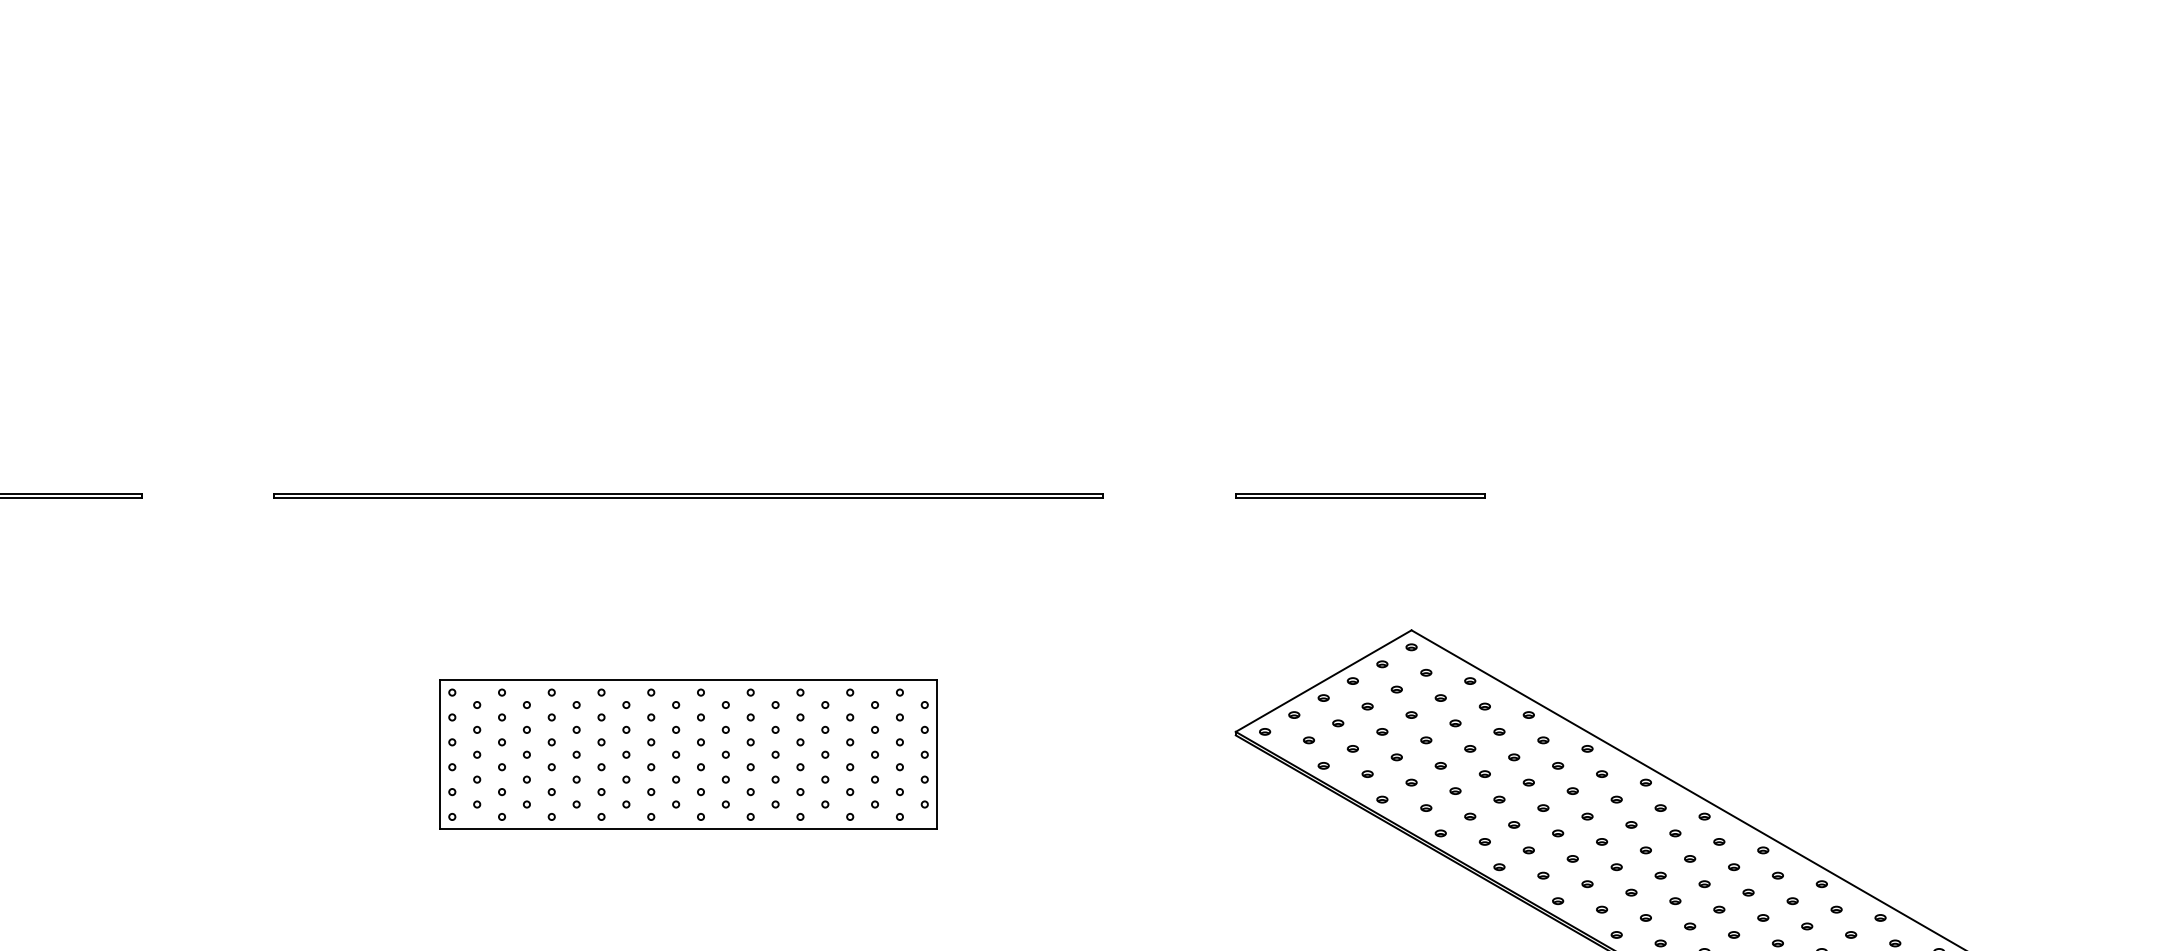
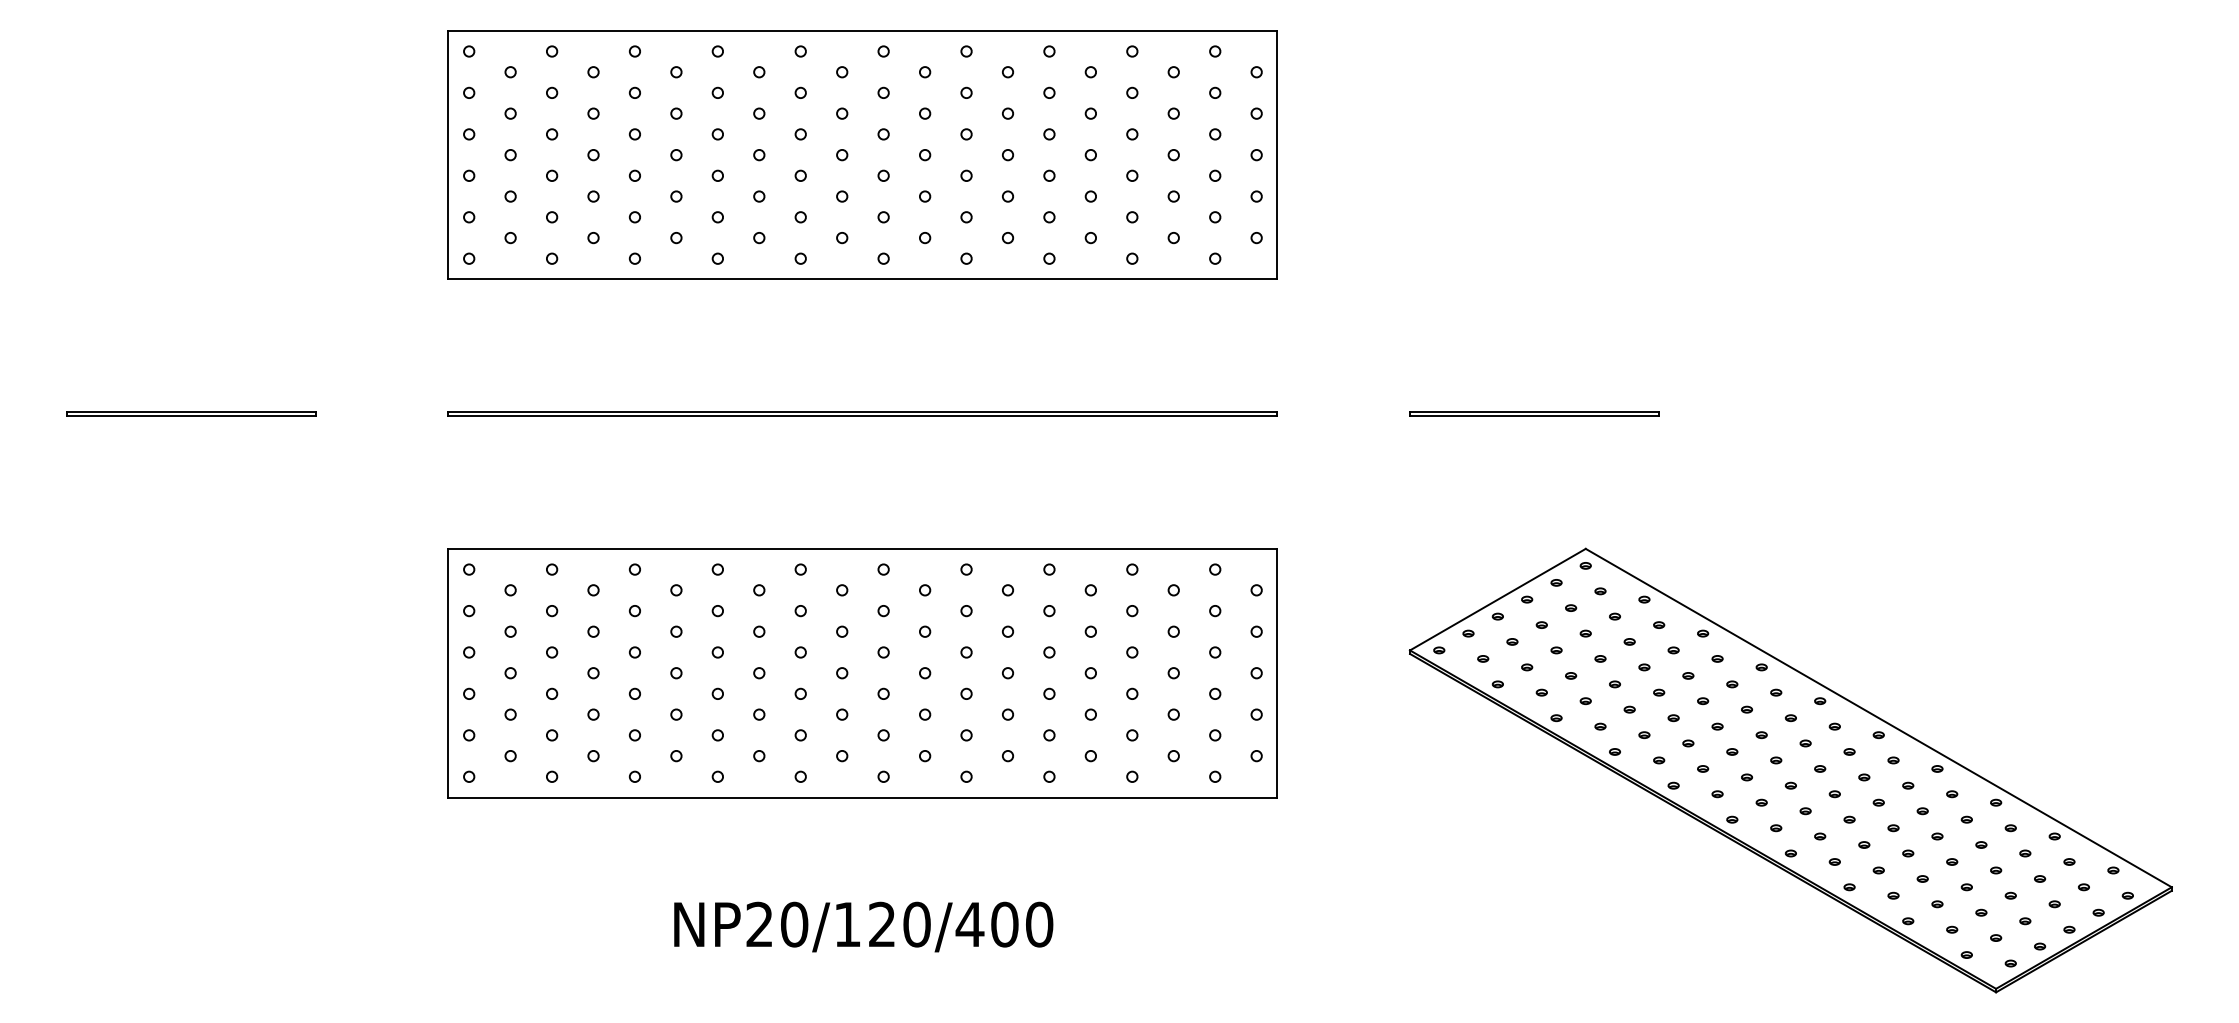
part: (688, 235) -> (862, 154), added
part: (688, 754) -> (862, 673), size x1.67

